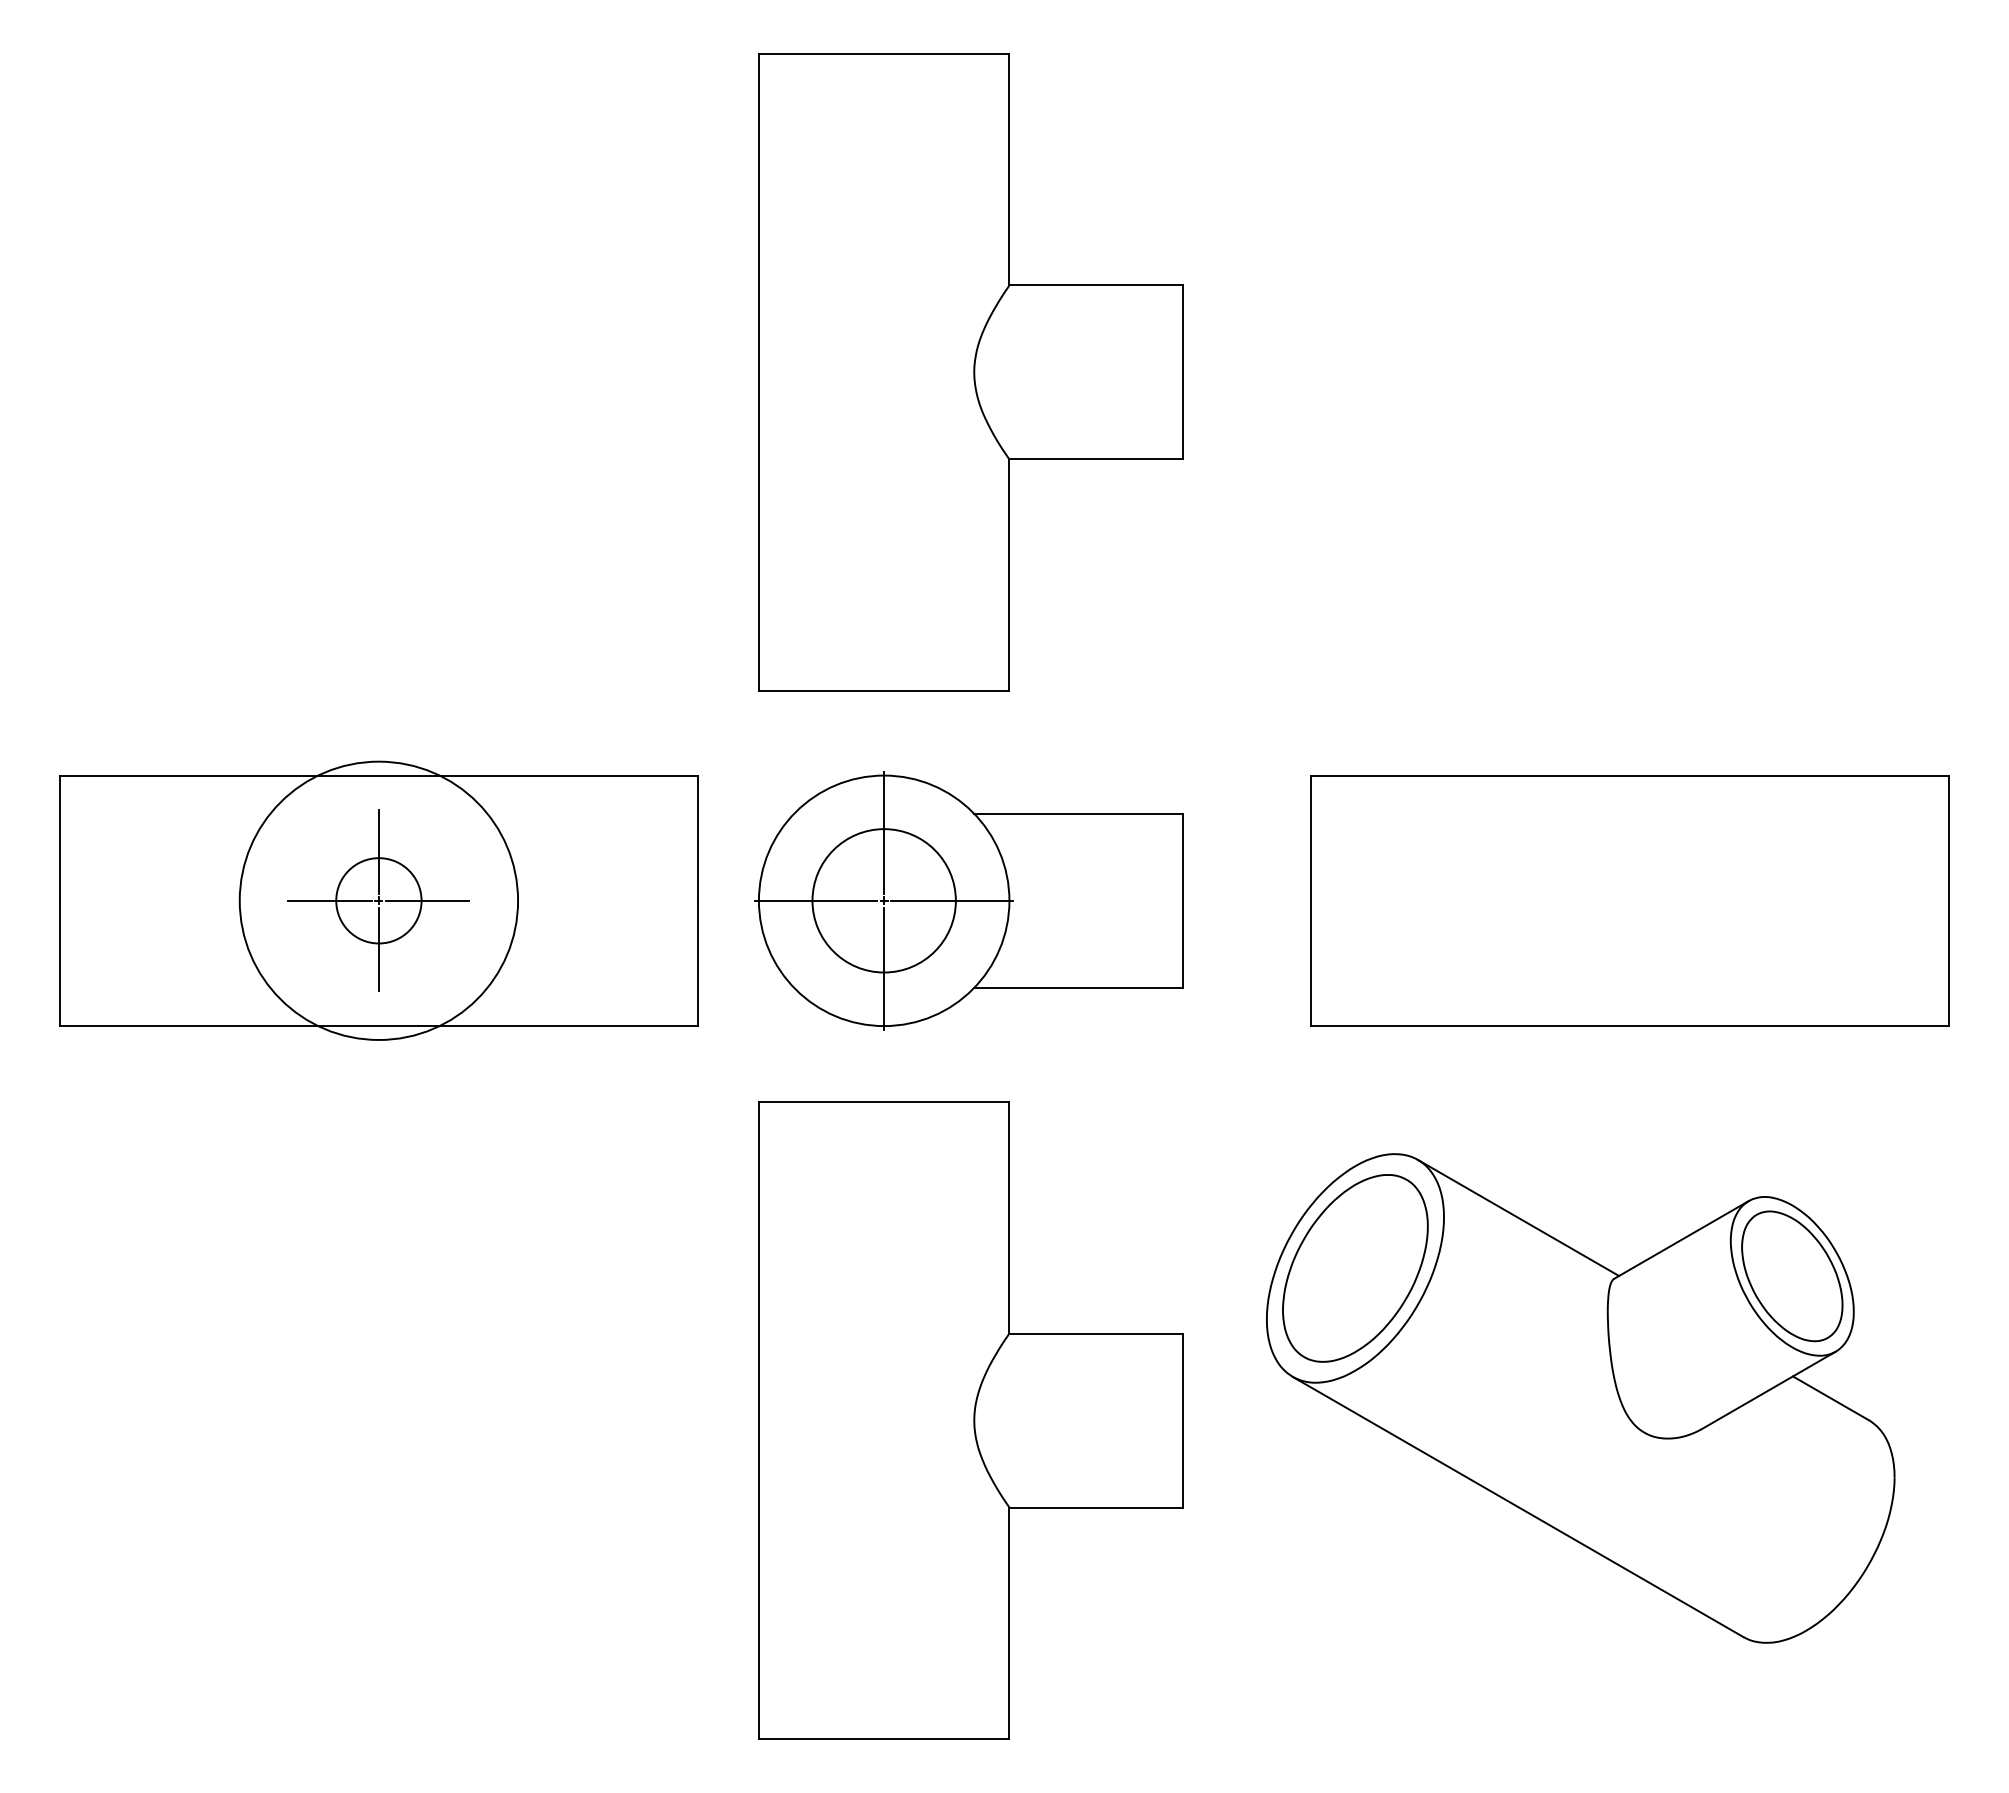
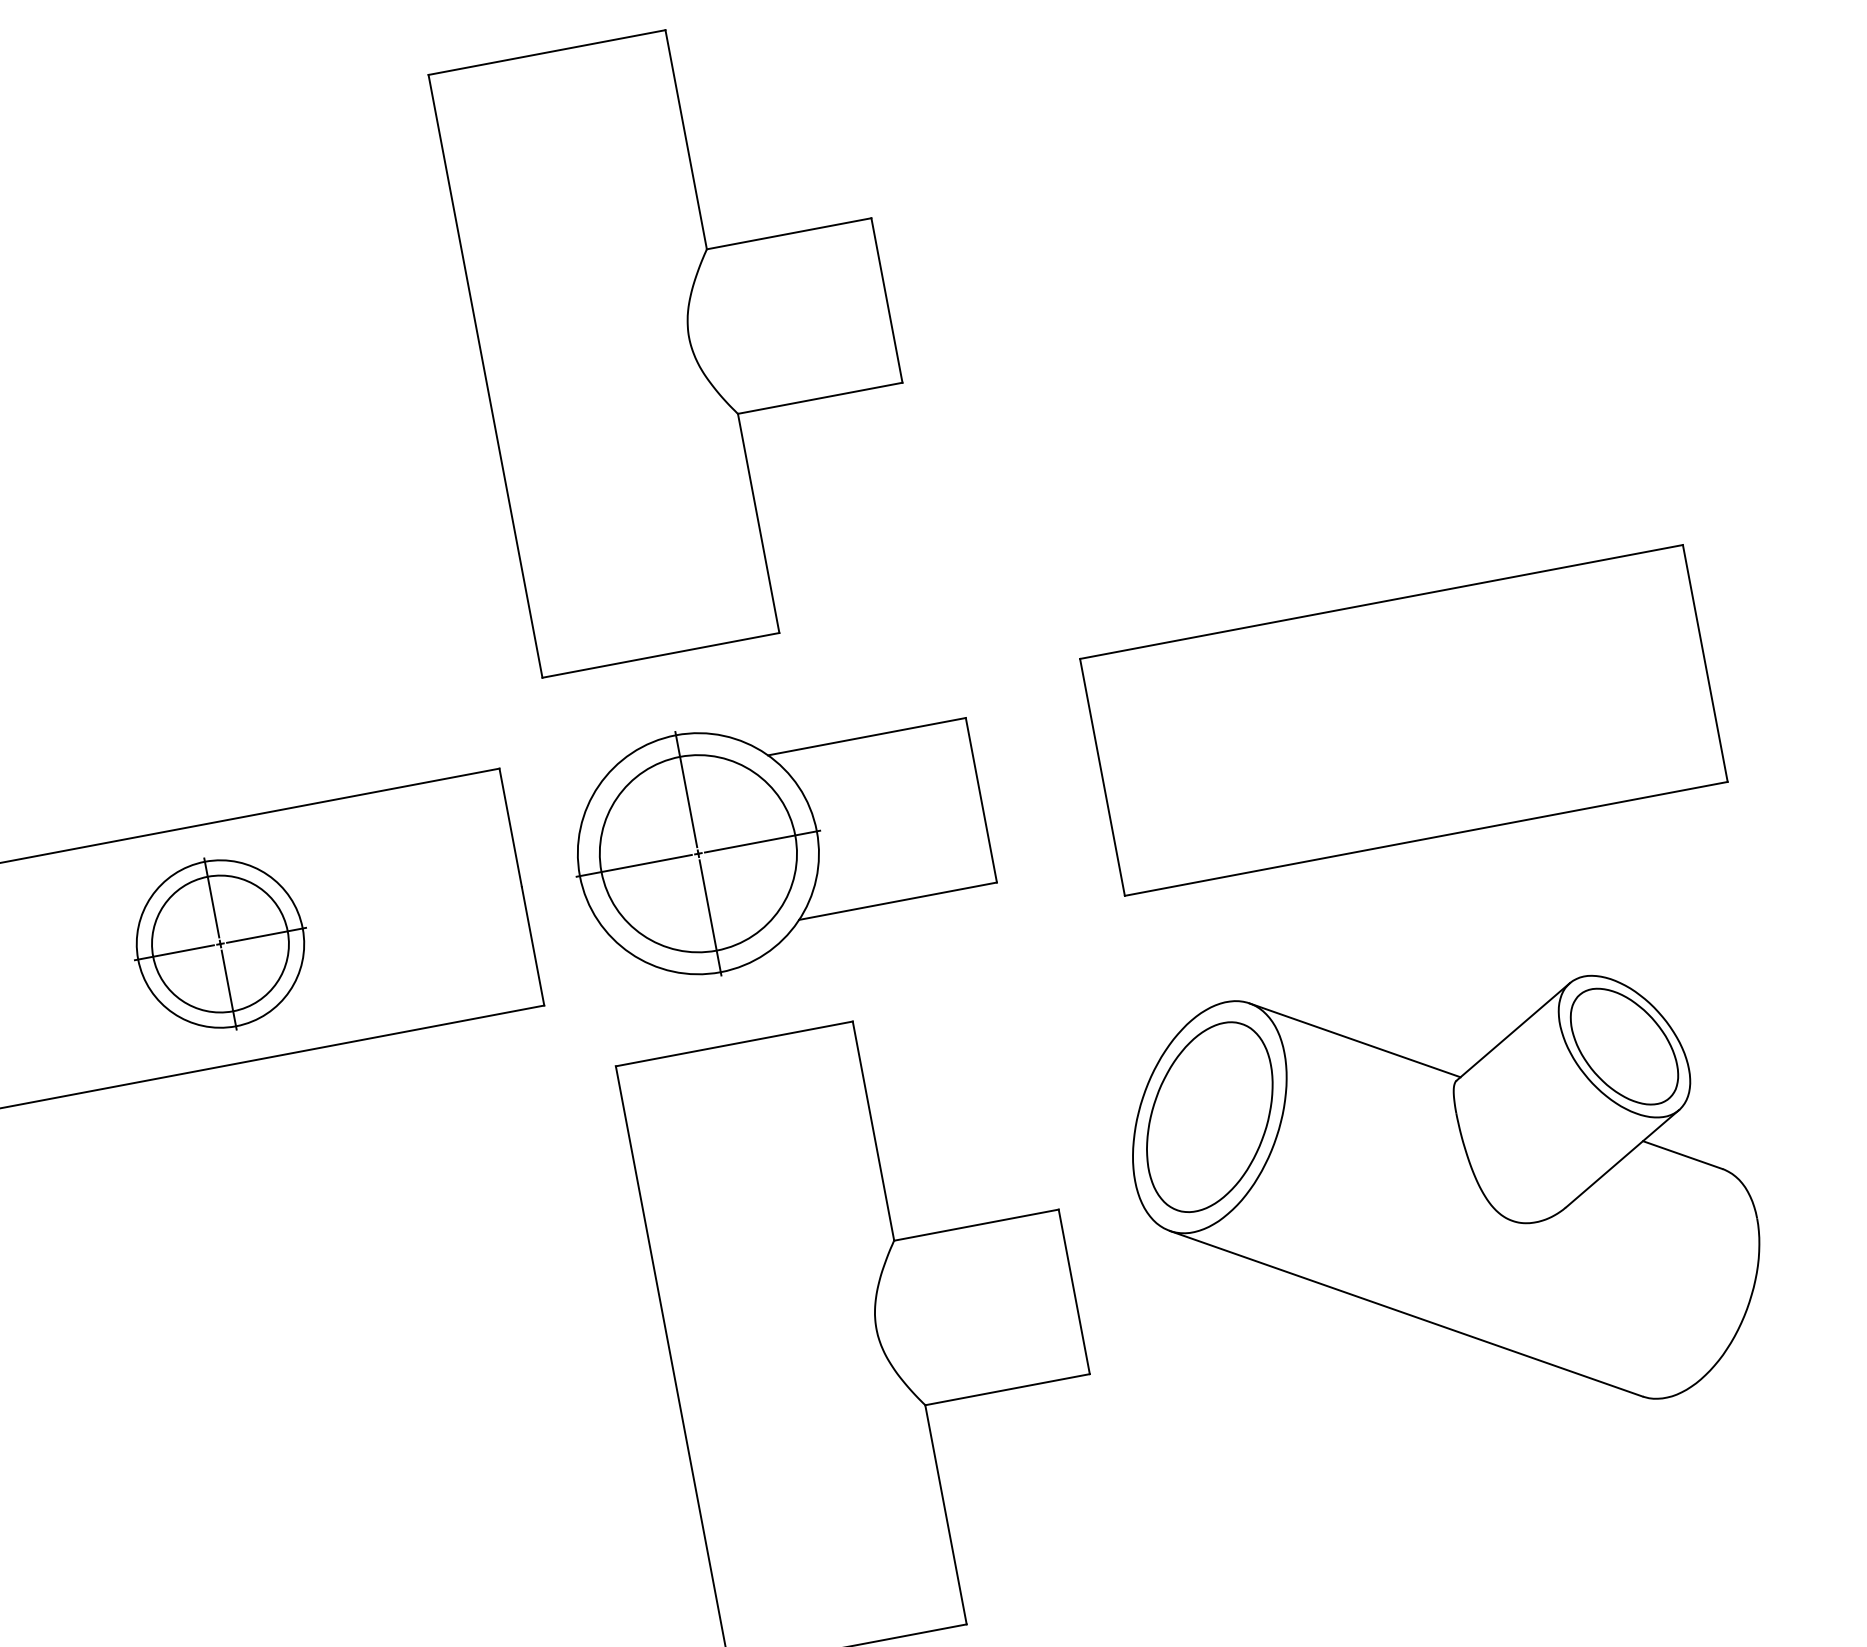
circle: (378, 900) -> (220, 943), size x0.62
circle: (378, 900) -> (220, 943), size x1.67
circle: (883, 900) -> (697, 853), size x1.43

